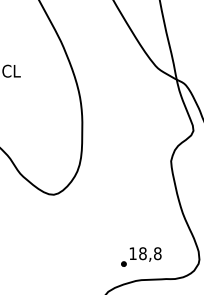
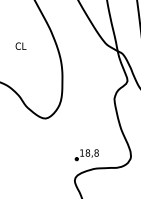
part: (140, 257) -> (86, 155), moved

